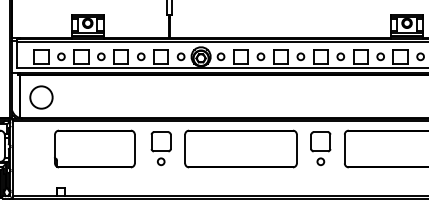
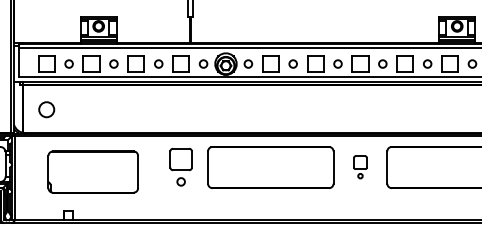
circle: (41, 97) -> (46, 109), size x0.6
part: (94, 148) -> (92, 171), moved
part: (320, 148) -> (360, 166), size x0.6

